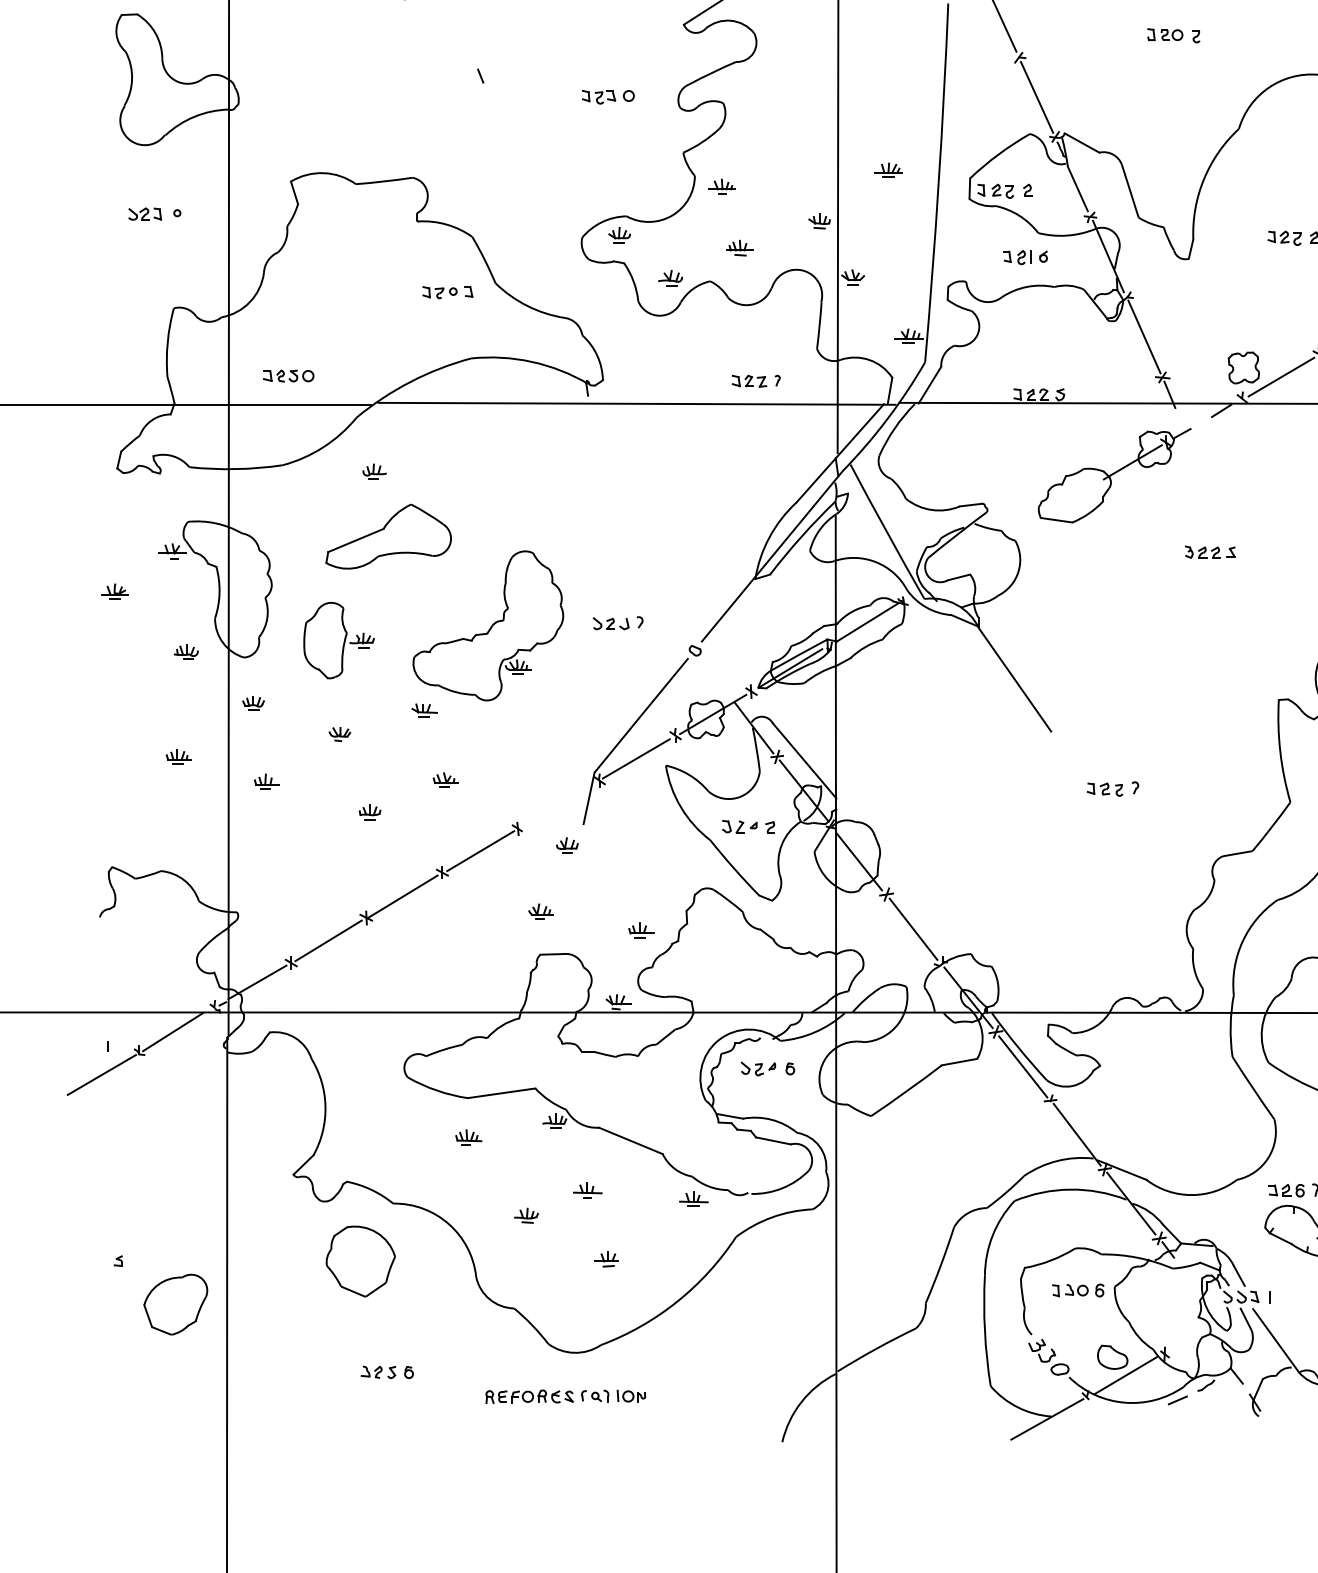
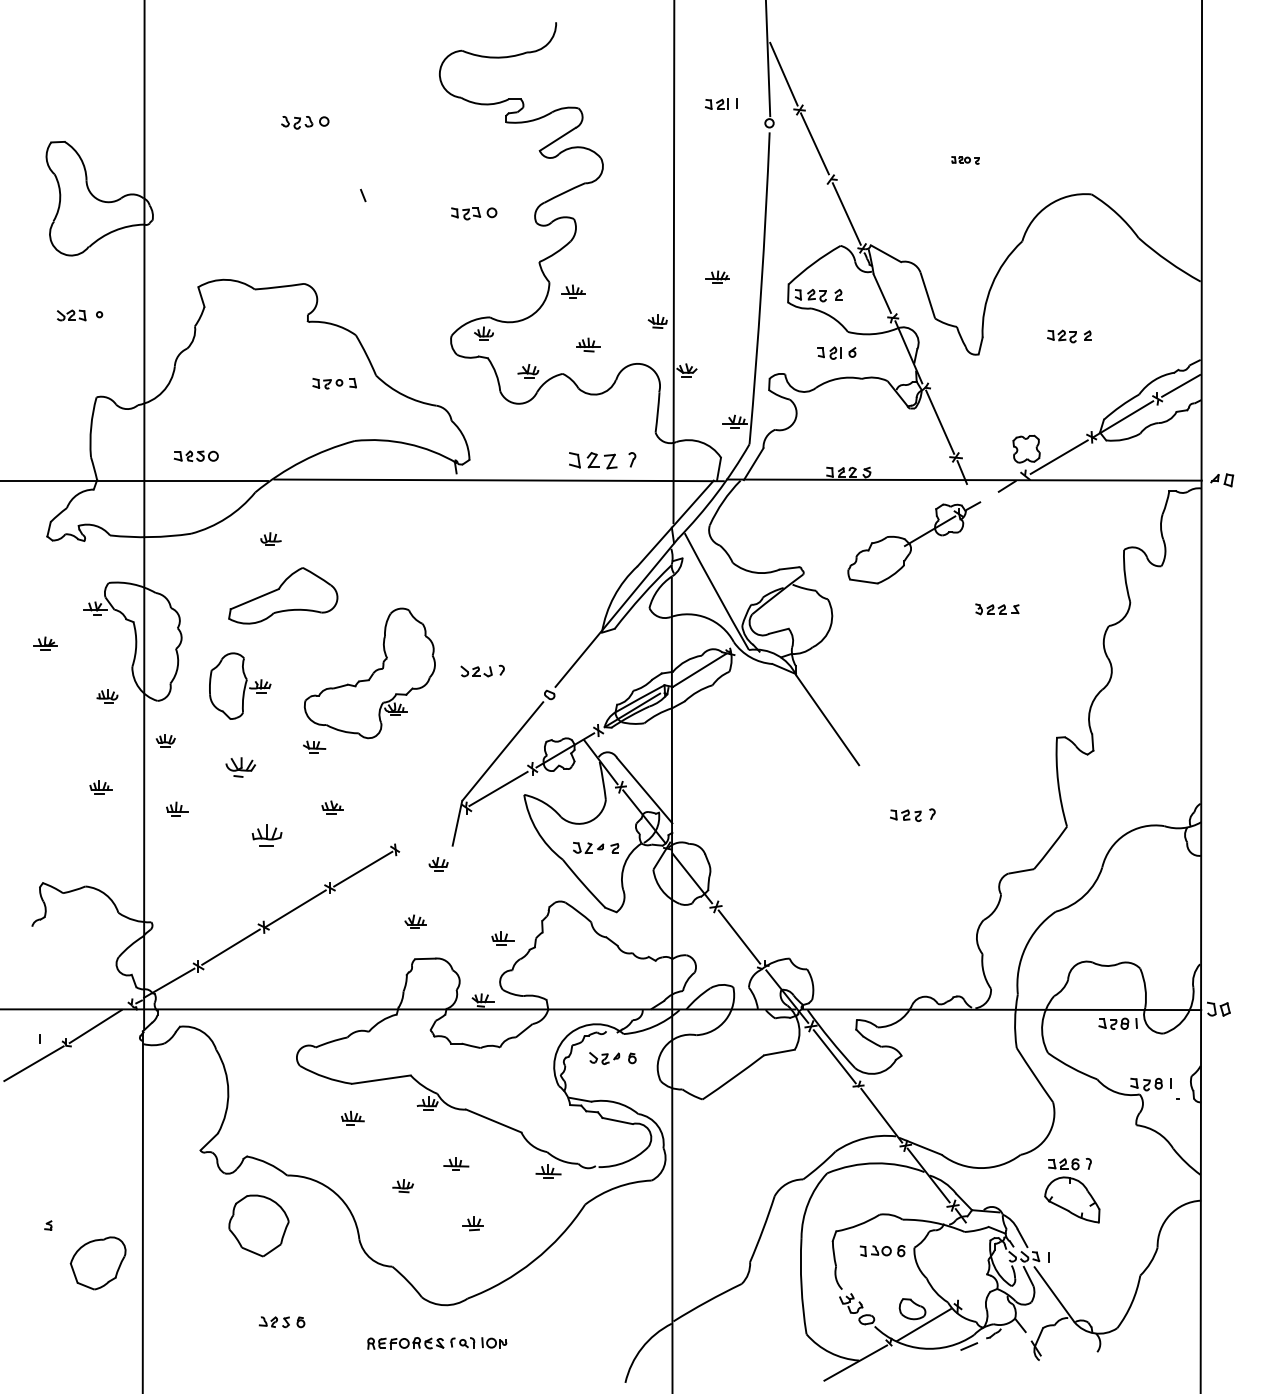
part: (1173, 35) -> (965, 160), size x0.6
part: (755, 380) -> (602, 460), size x1.6
part: (339, 734) -> (240, 767), size x1.6
part: (369, 812) -> (266, 835), size x1.6

